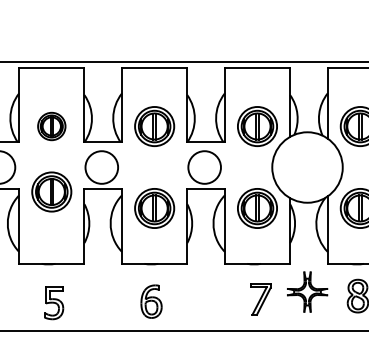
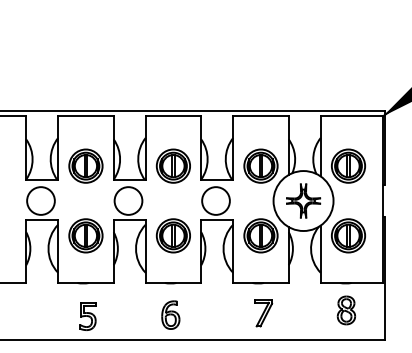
part: (51, 125) -> (85, 165), size x1.43
part: (51, 191) -> (85, 235), moved
part: (307, 291) -> (303, 200), moved

